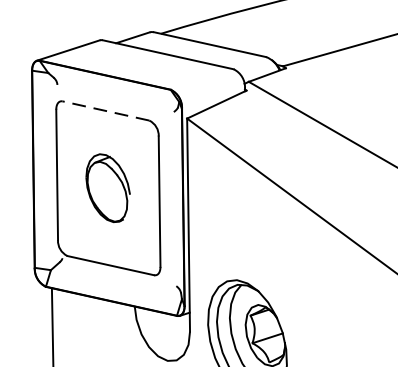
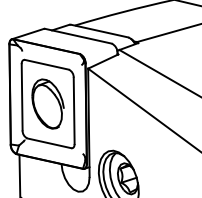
line: (105, 110) -> (46, 64), dashed -> solid
part: (107, 187) -> (47, 103), size x1.43

